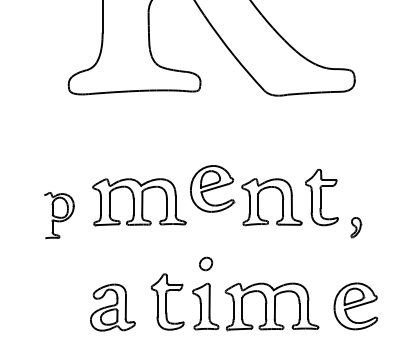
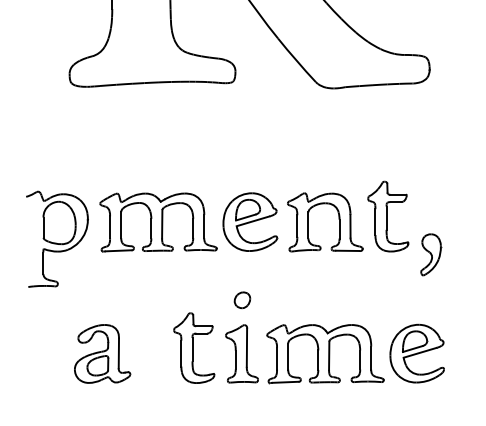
part: (212, 188) -> (250, 221), moved
part: (59, 215) -> (57, 239), size x1.67
part: (356, 227) -> (431, 254), size x1.67
part: (355, 306) -> (416, 353), moved
part: (112, 307) -> (102, 353), moved

